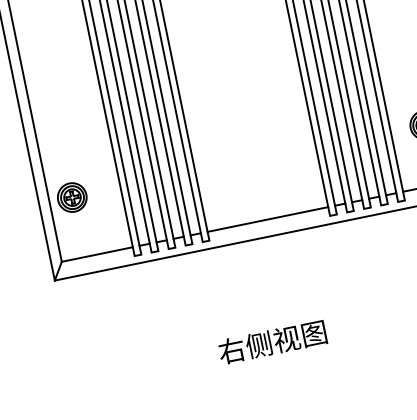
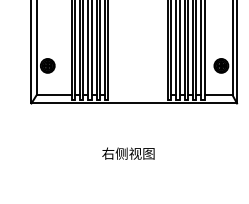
line: (266, 220) -> (137, 95), removed

